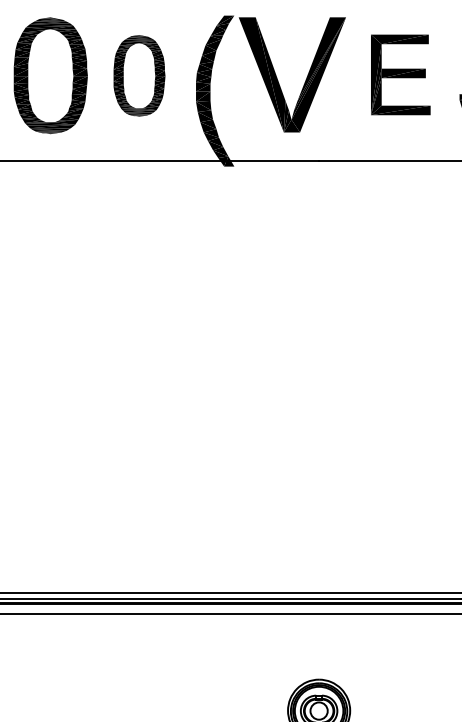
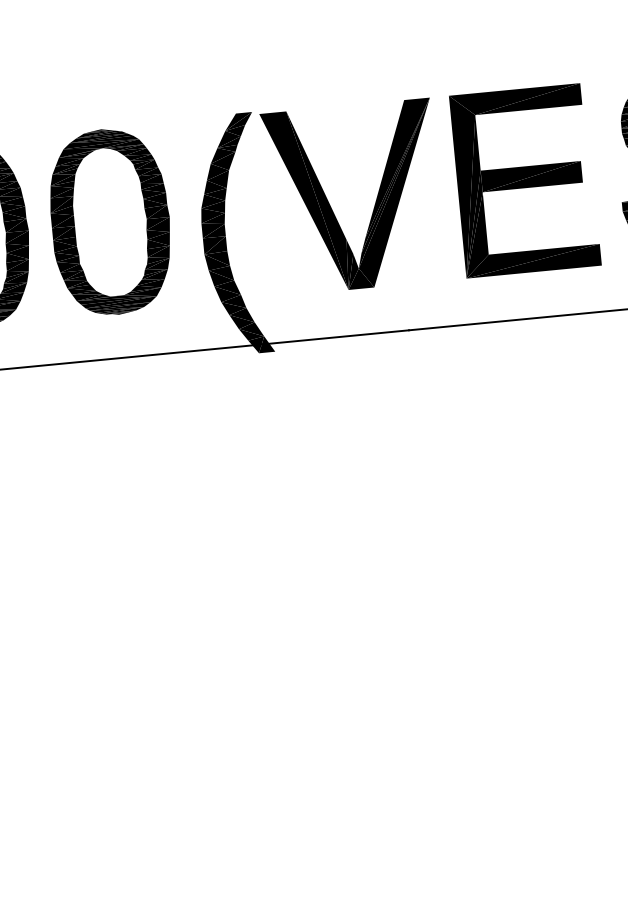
part: (400, 74) -> (524, 180), size x1.43
part: (139, 75) -> (110, 221), size x1.43

